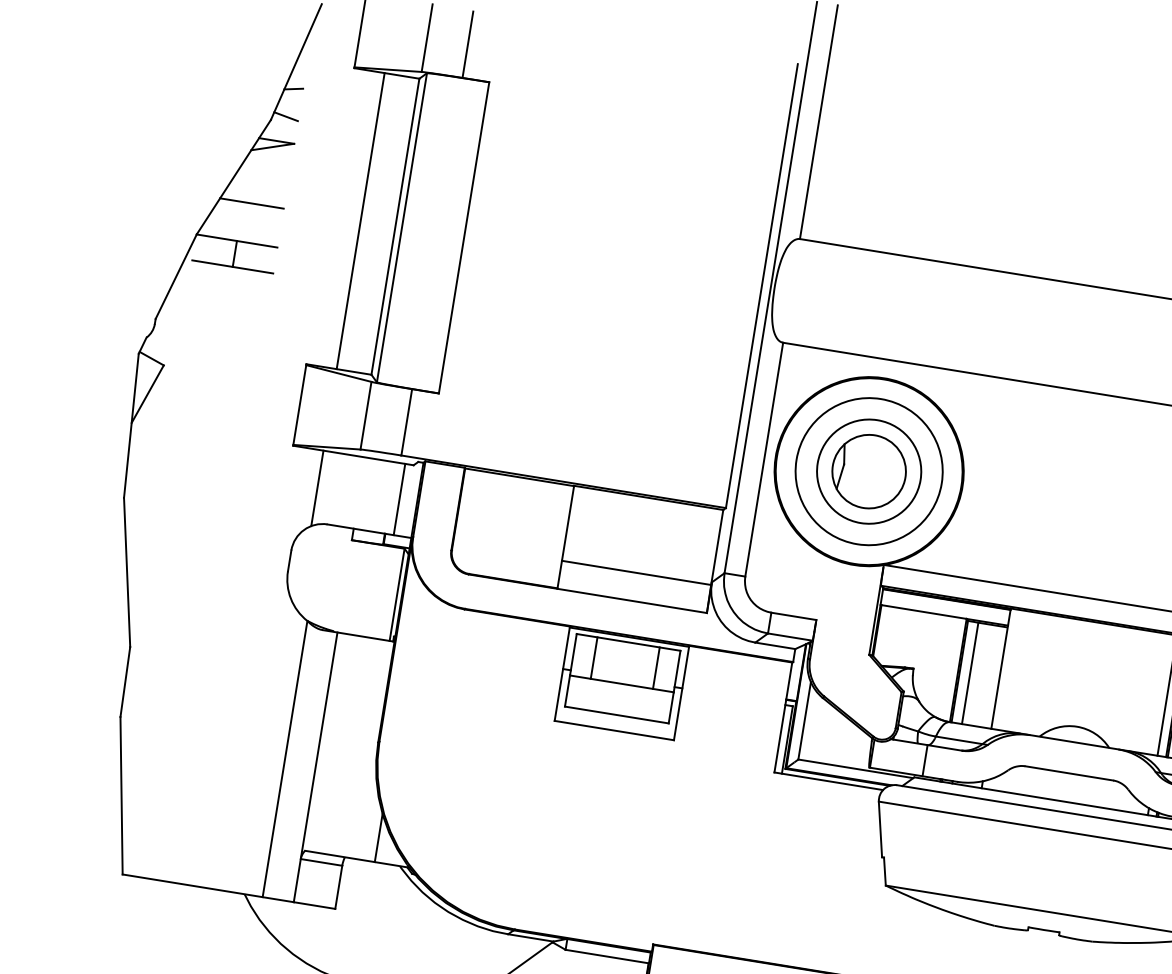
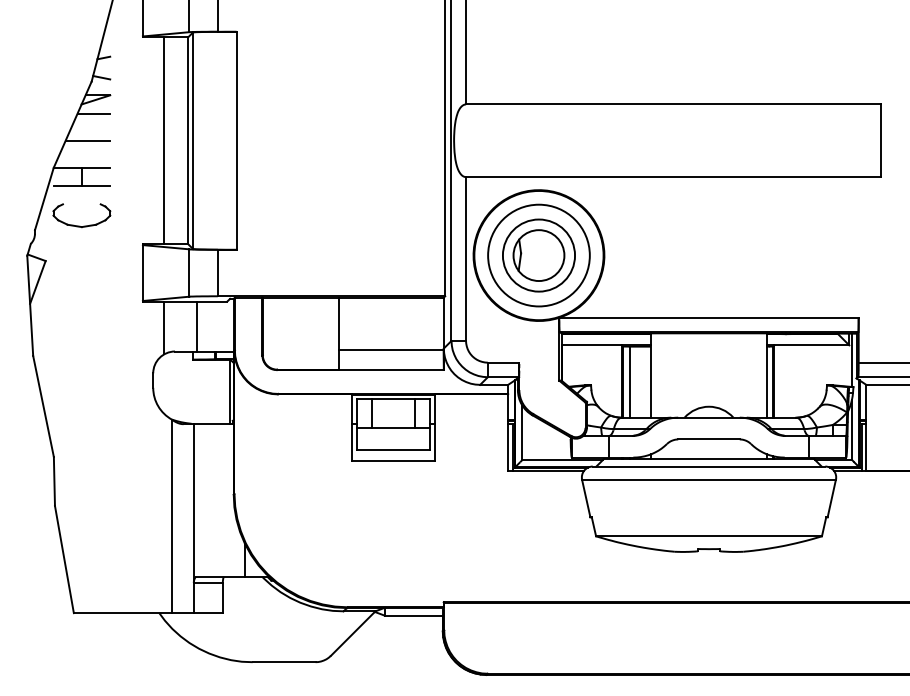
line: (266, 165) -> (93, 113), added
part: (220, 322) -> (79, 225), added
line: (399, 499) -> (197, 326), moved

